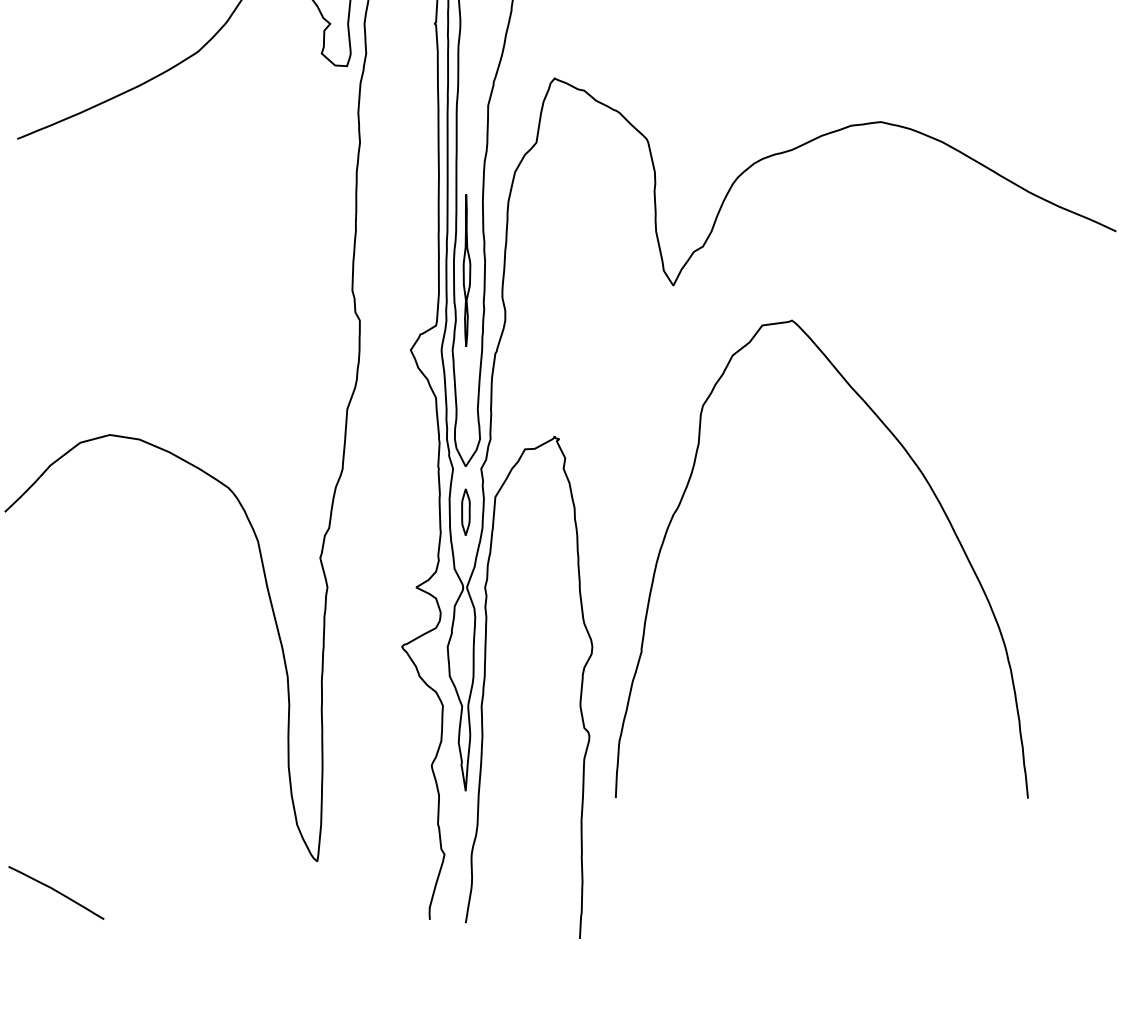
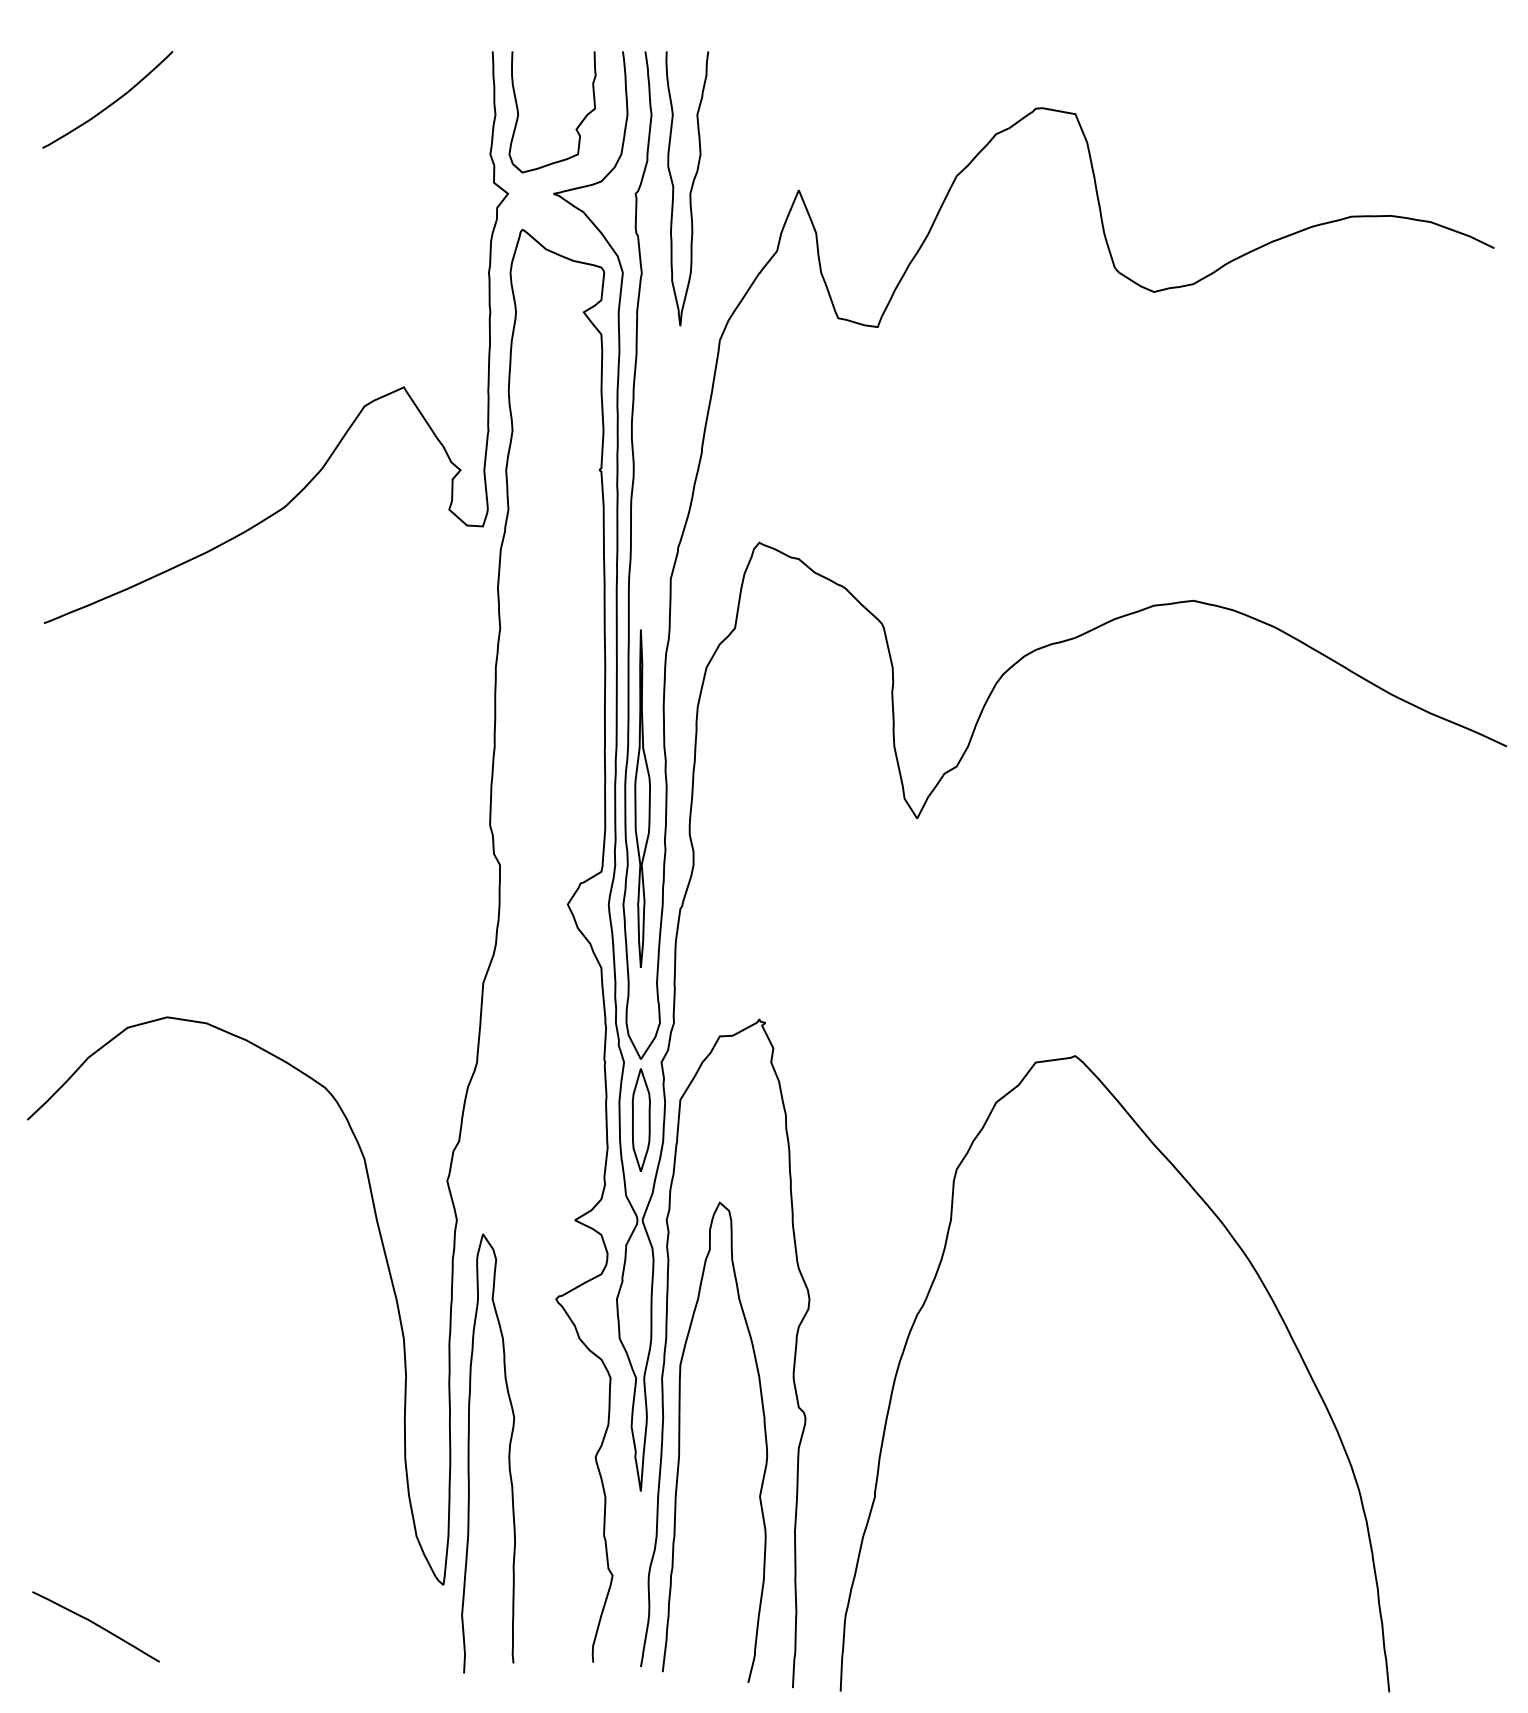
part: (466, 270) -> (642, 798), size x1.67
curve: (934, 495) -> (1264, 1288), moved
part: (465, 511) -> (640, 1119), size x1.67
curve: (495, 753) -> (680, 1441), added
curve: (336, 762) -> (469, 1453), added

